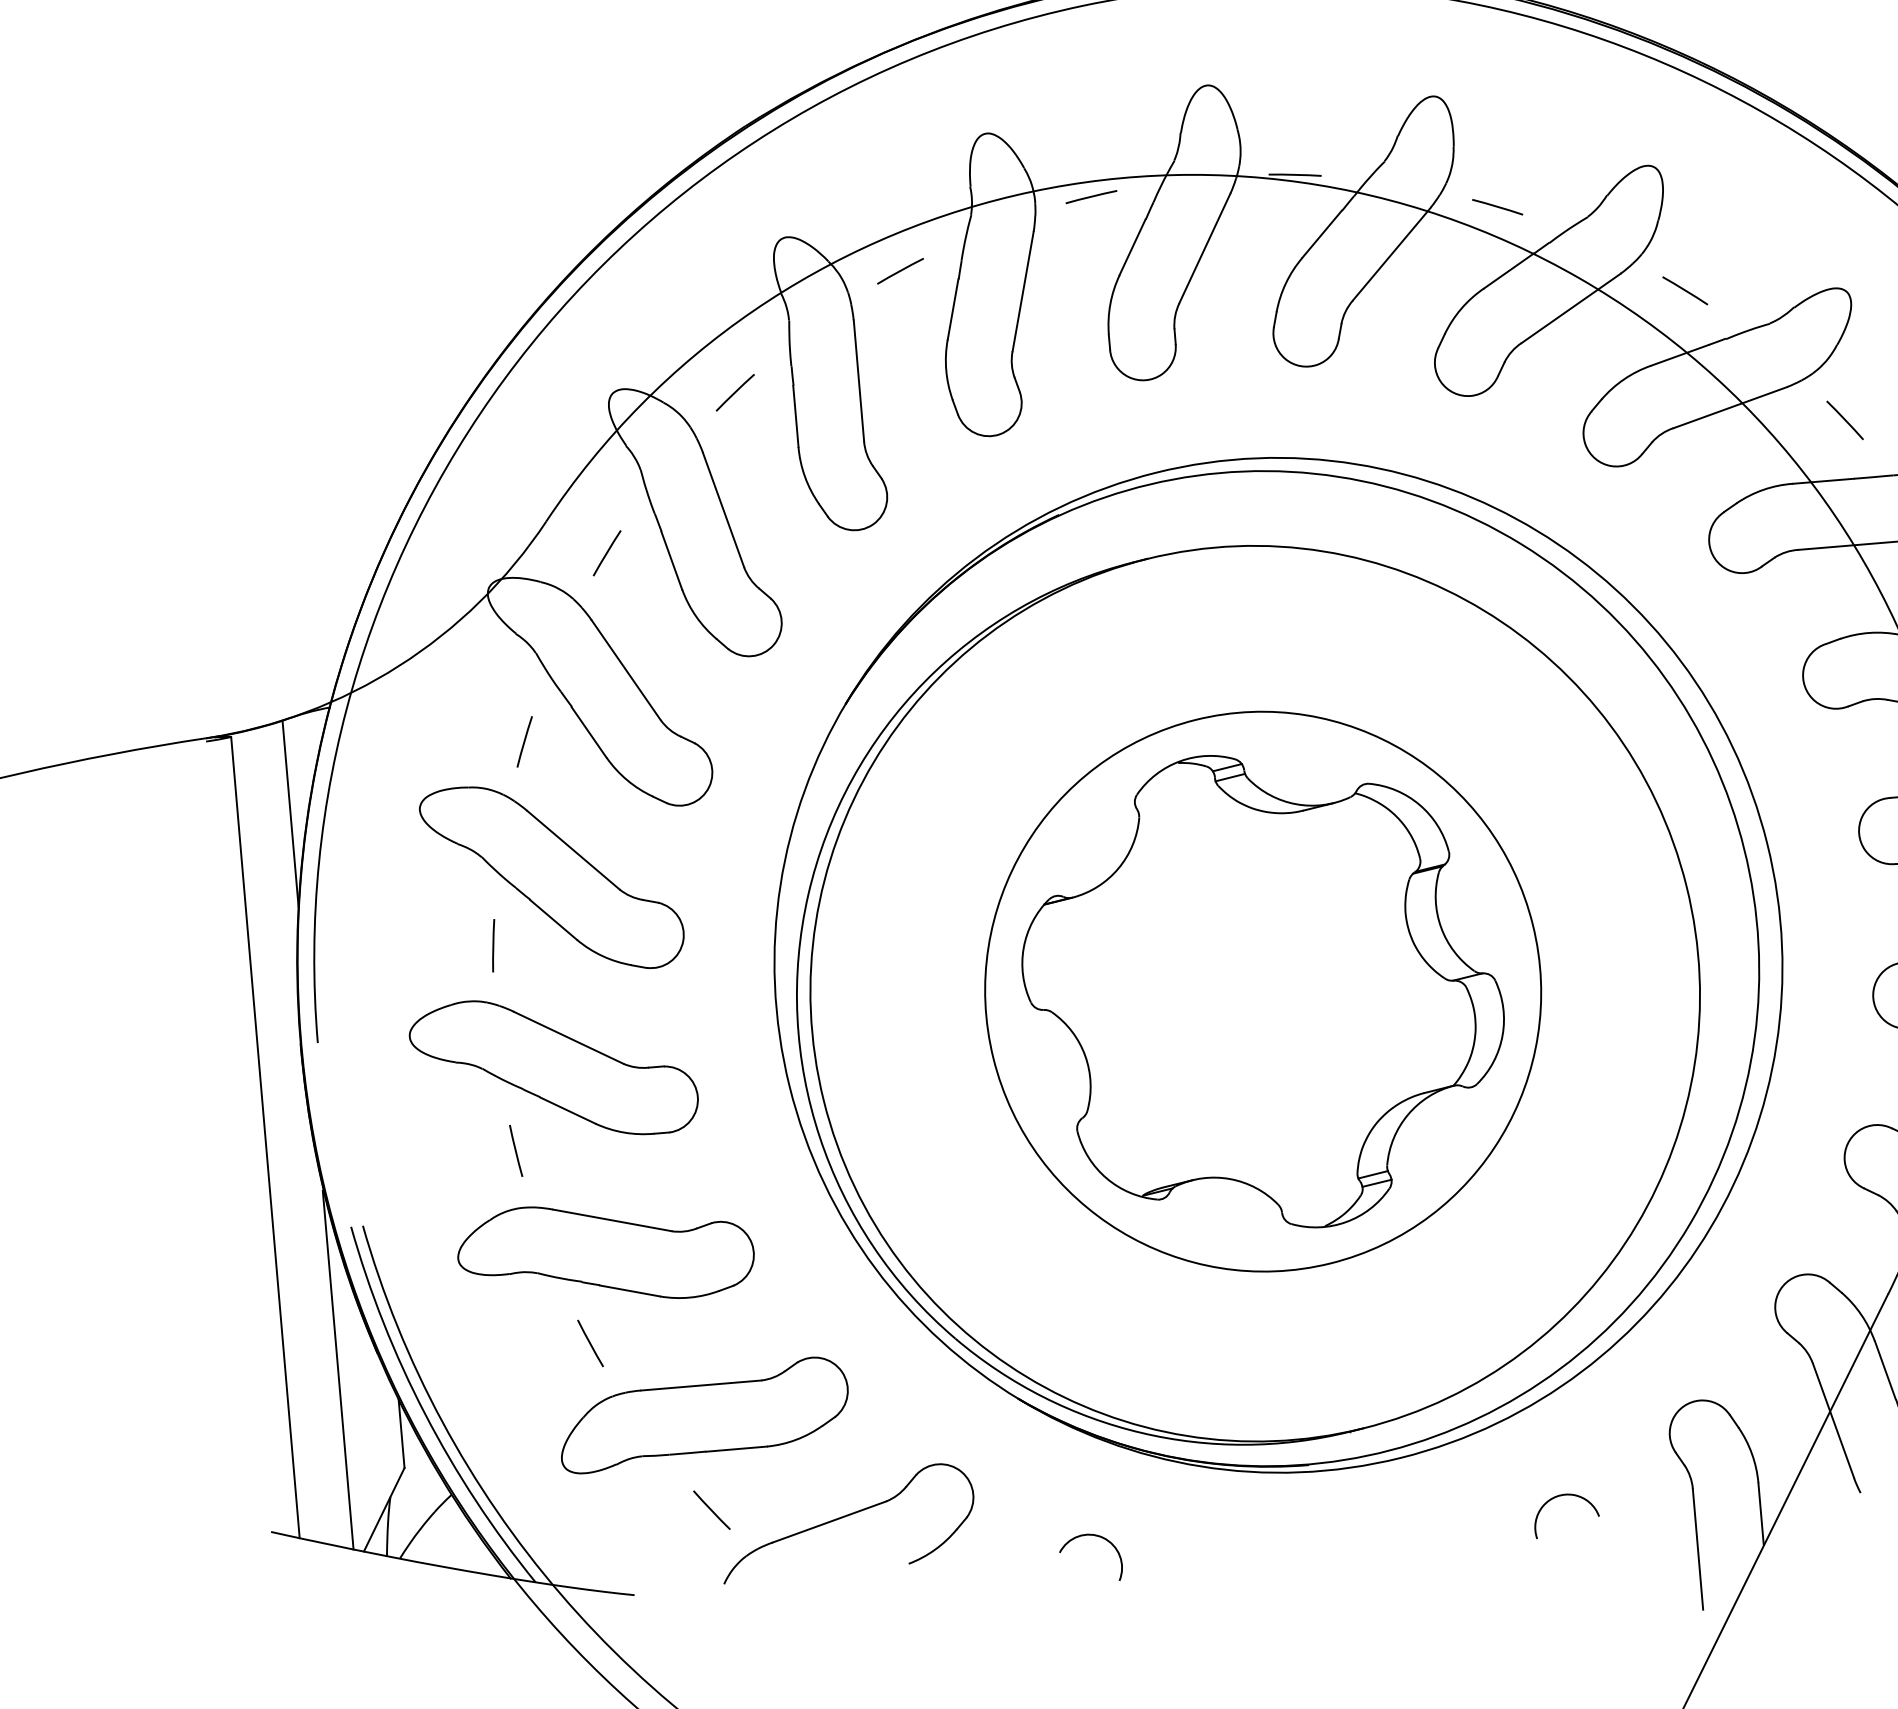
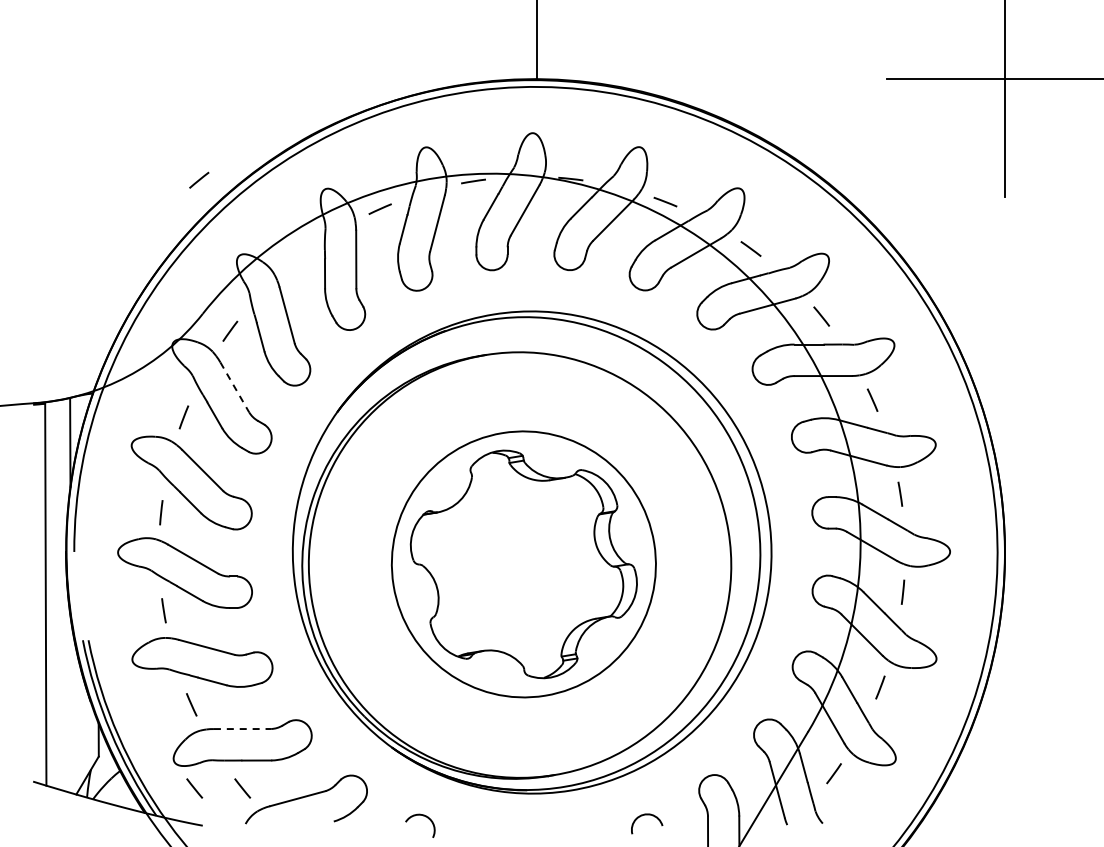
line: (735, 391) -> (199, 179), moved
line: (625, 670) -> (234, 387), solid -> dashed
line: (336, 1370) -> (70, 707), removed
line: (701, 1386) -> (242, 729), solid -> dashed
line: (610, 1518) -> (194, 788), added

